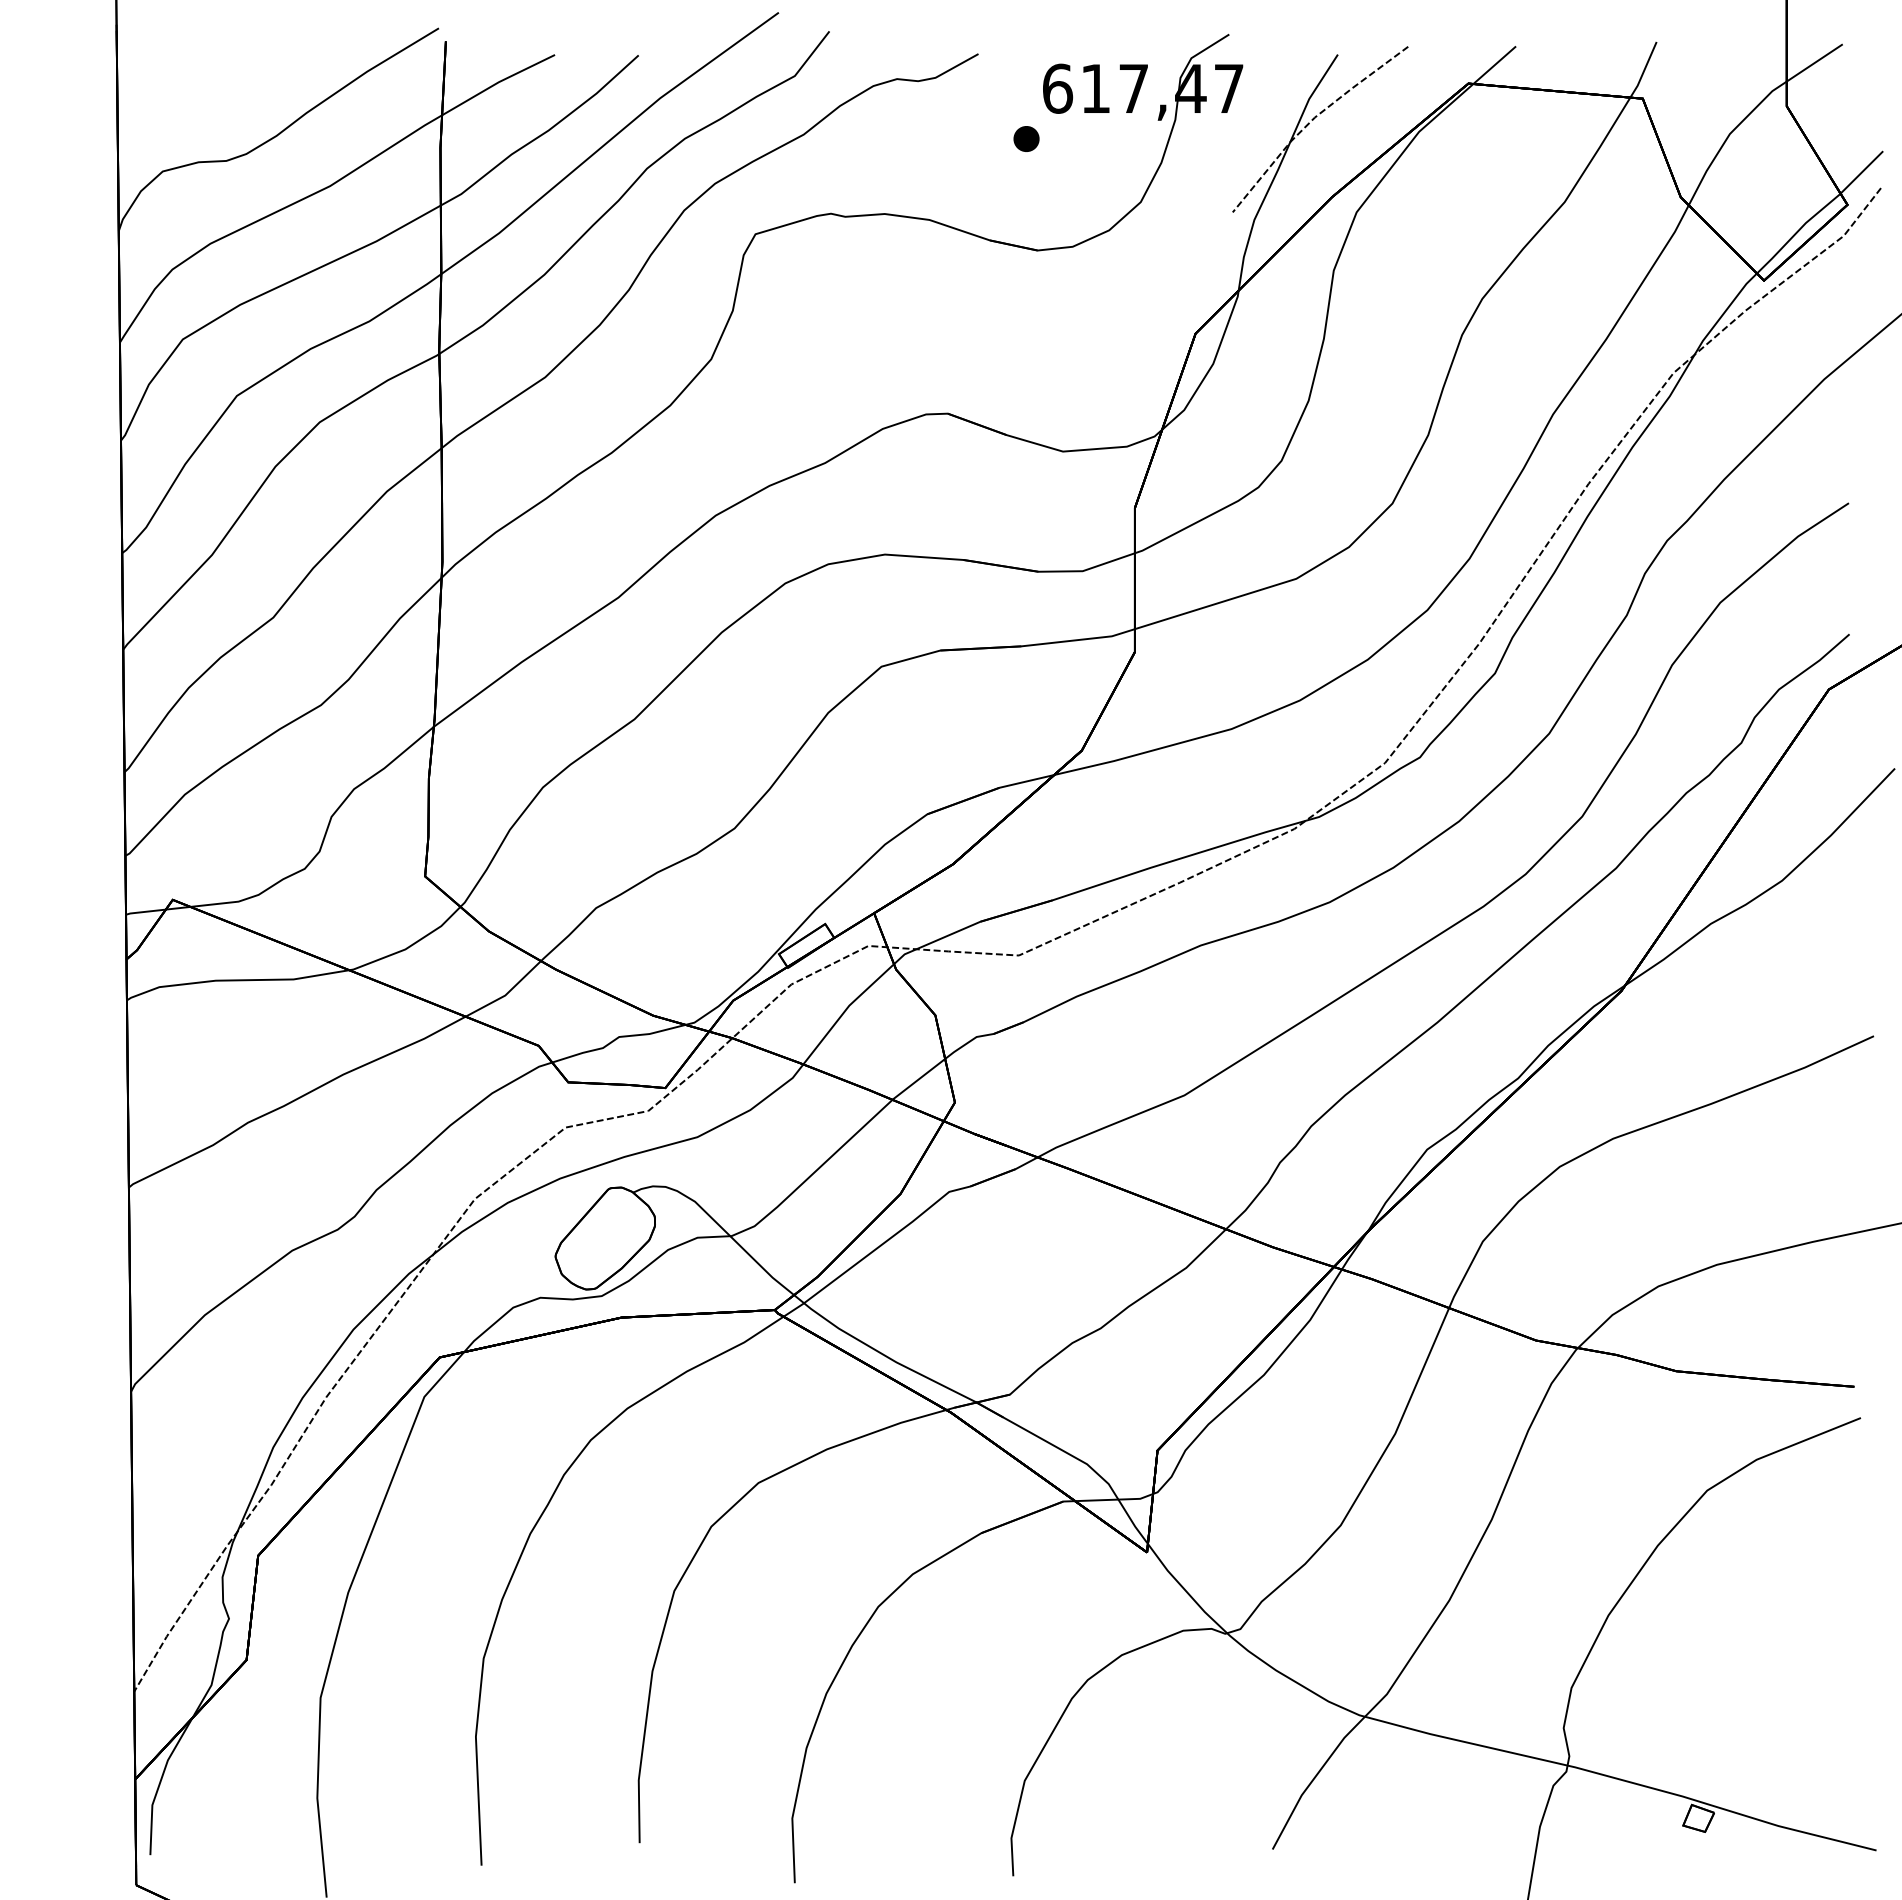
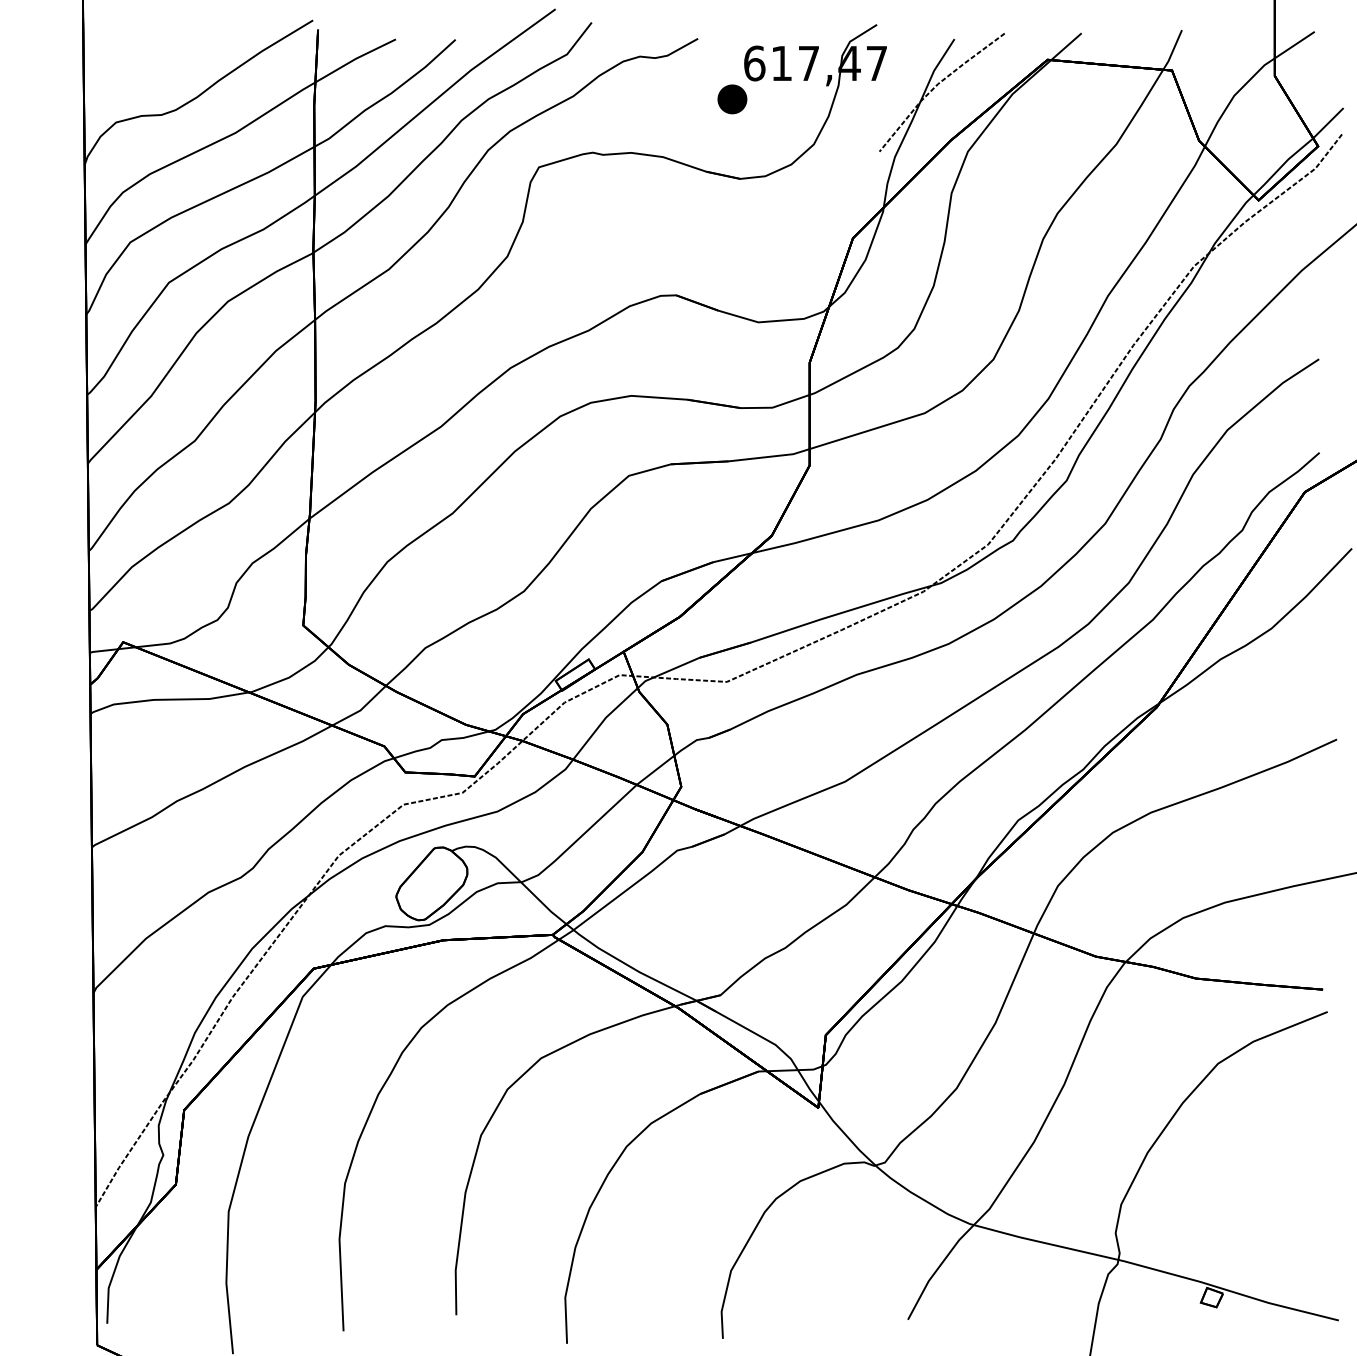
part: (1026, 138) -> (732, 98), size x1.6

